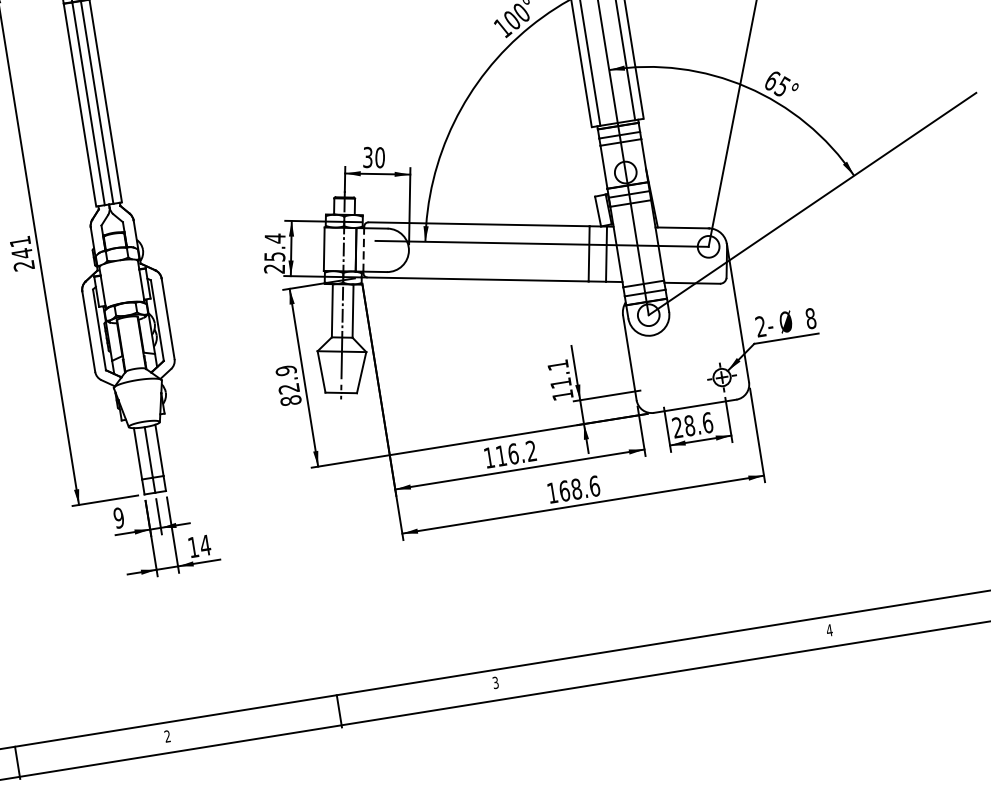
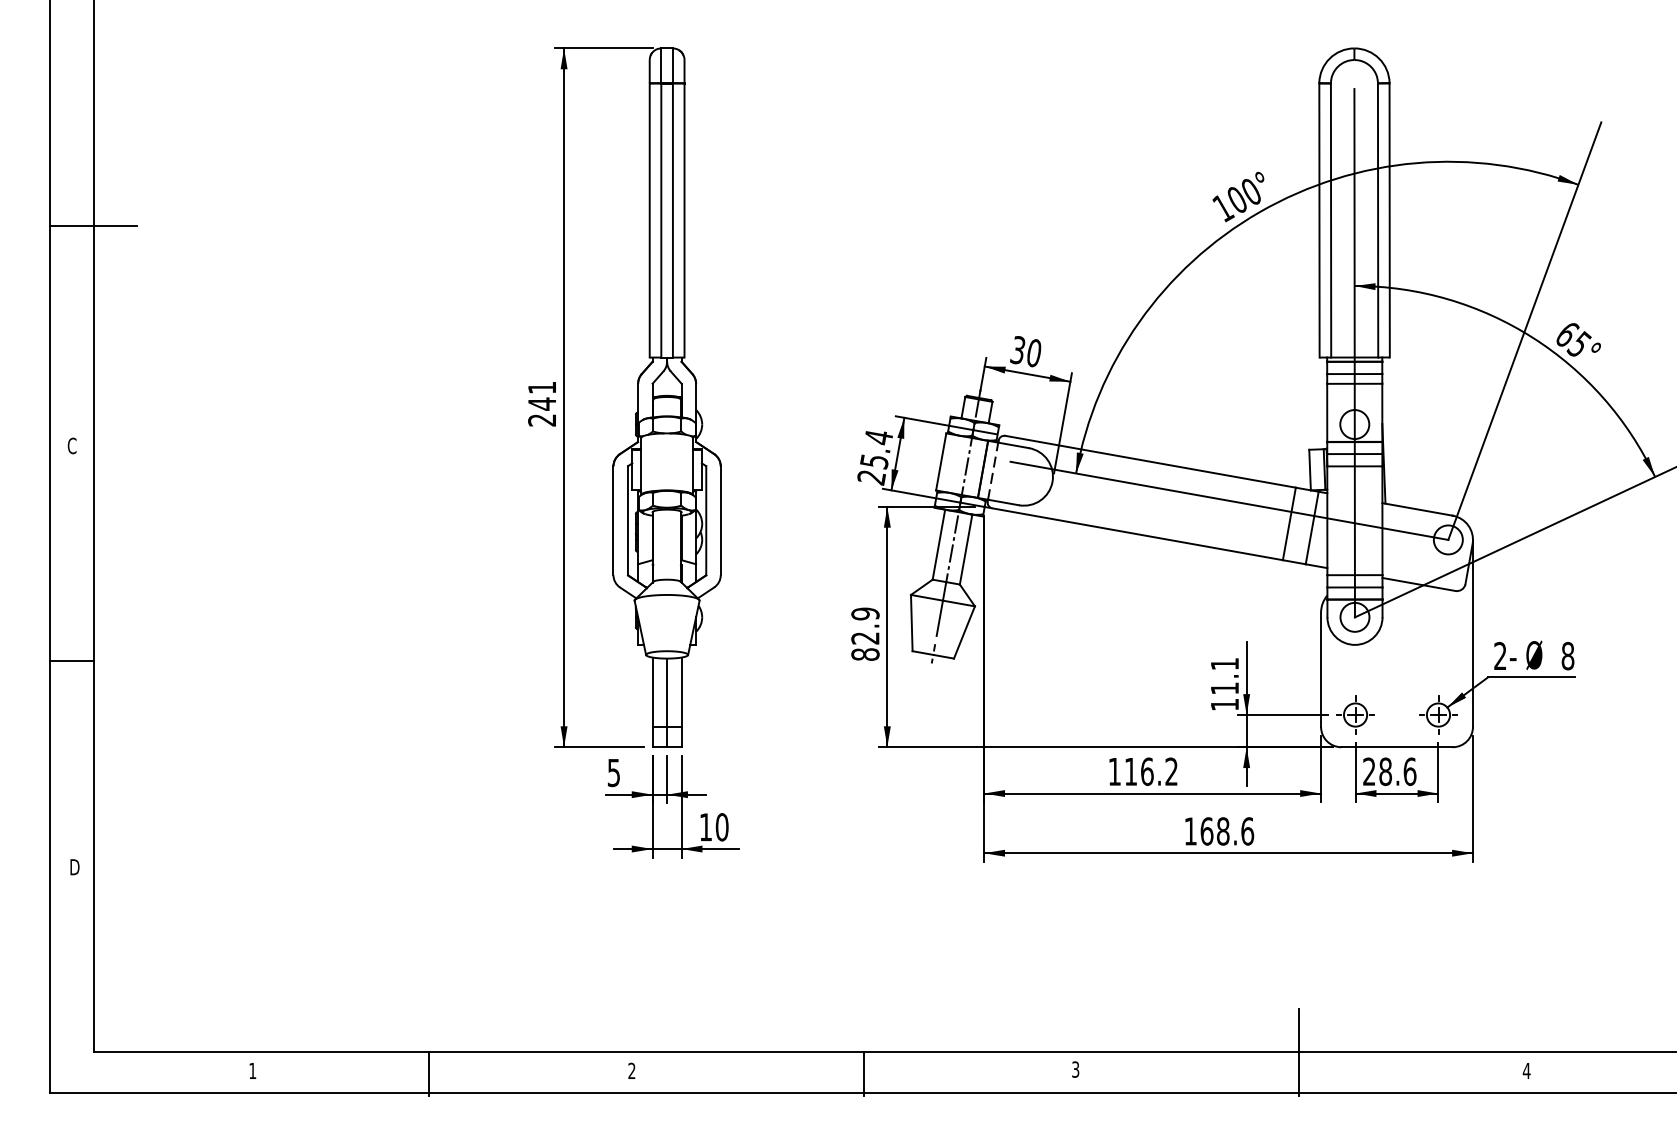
part: (660, 386) -> (1355, 714), added
text: (118, 517) -> (613, 772), 9 -> 5
text: (205, 545) -> (721, 827), 14 -> 10
line: (658, 643) -> (1298, 1051), added

